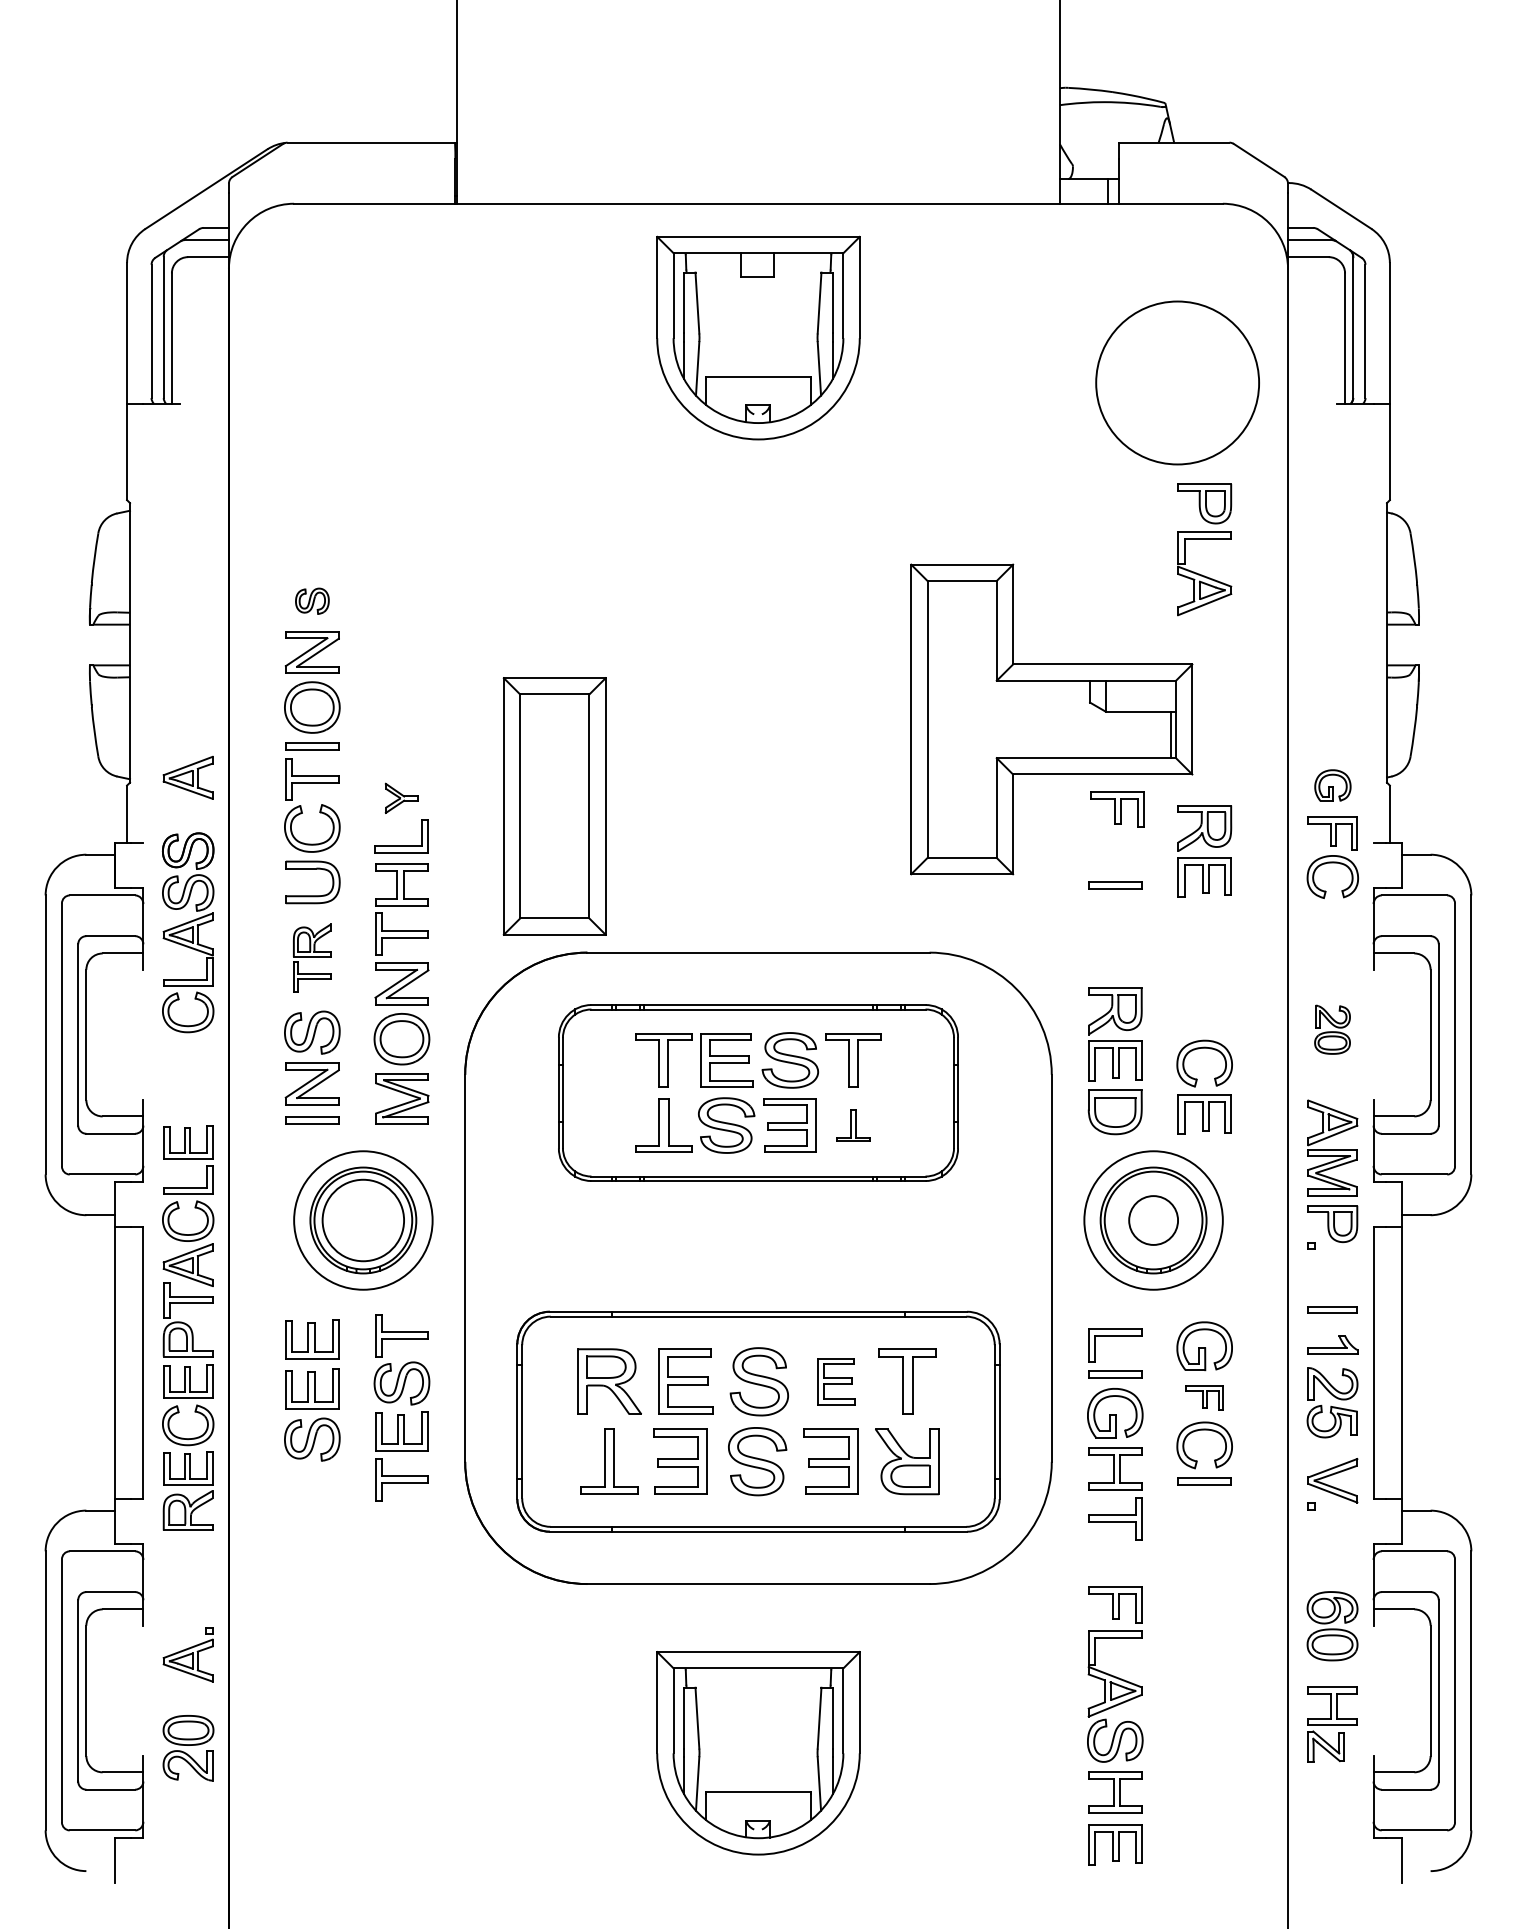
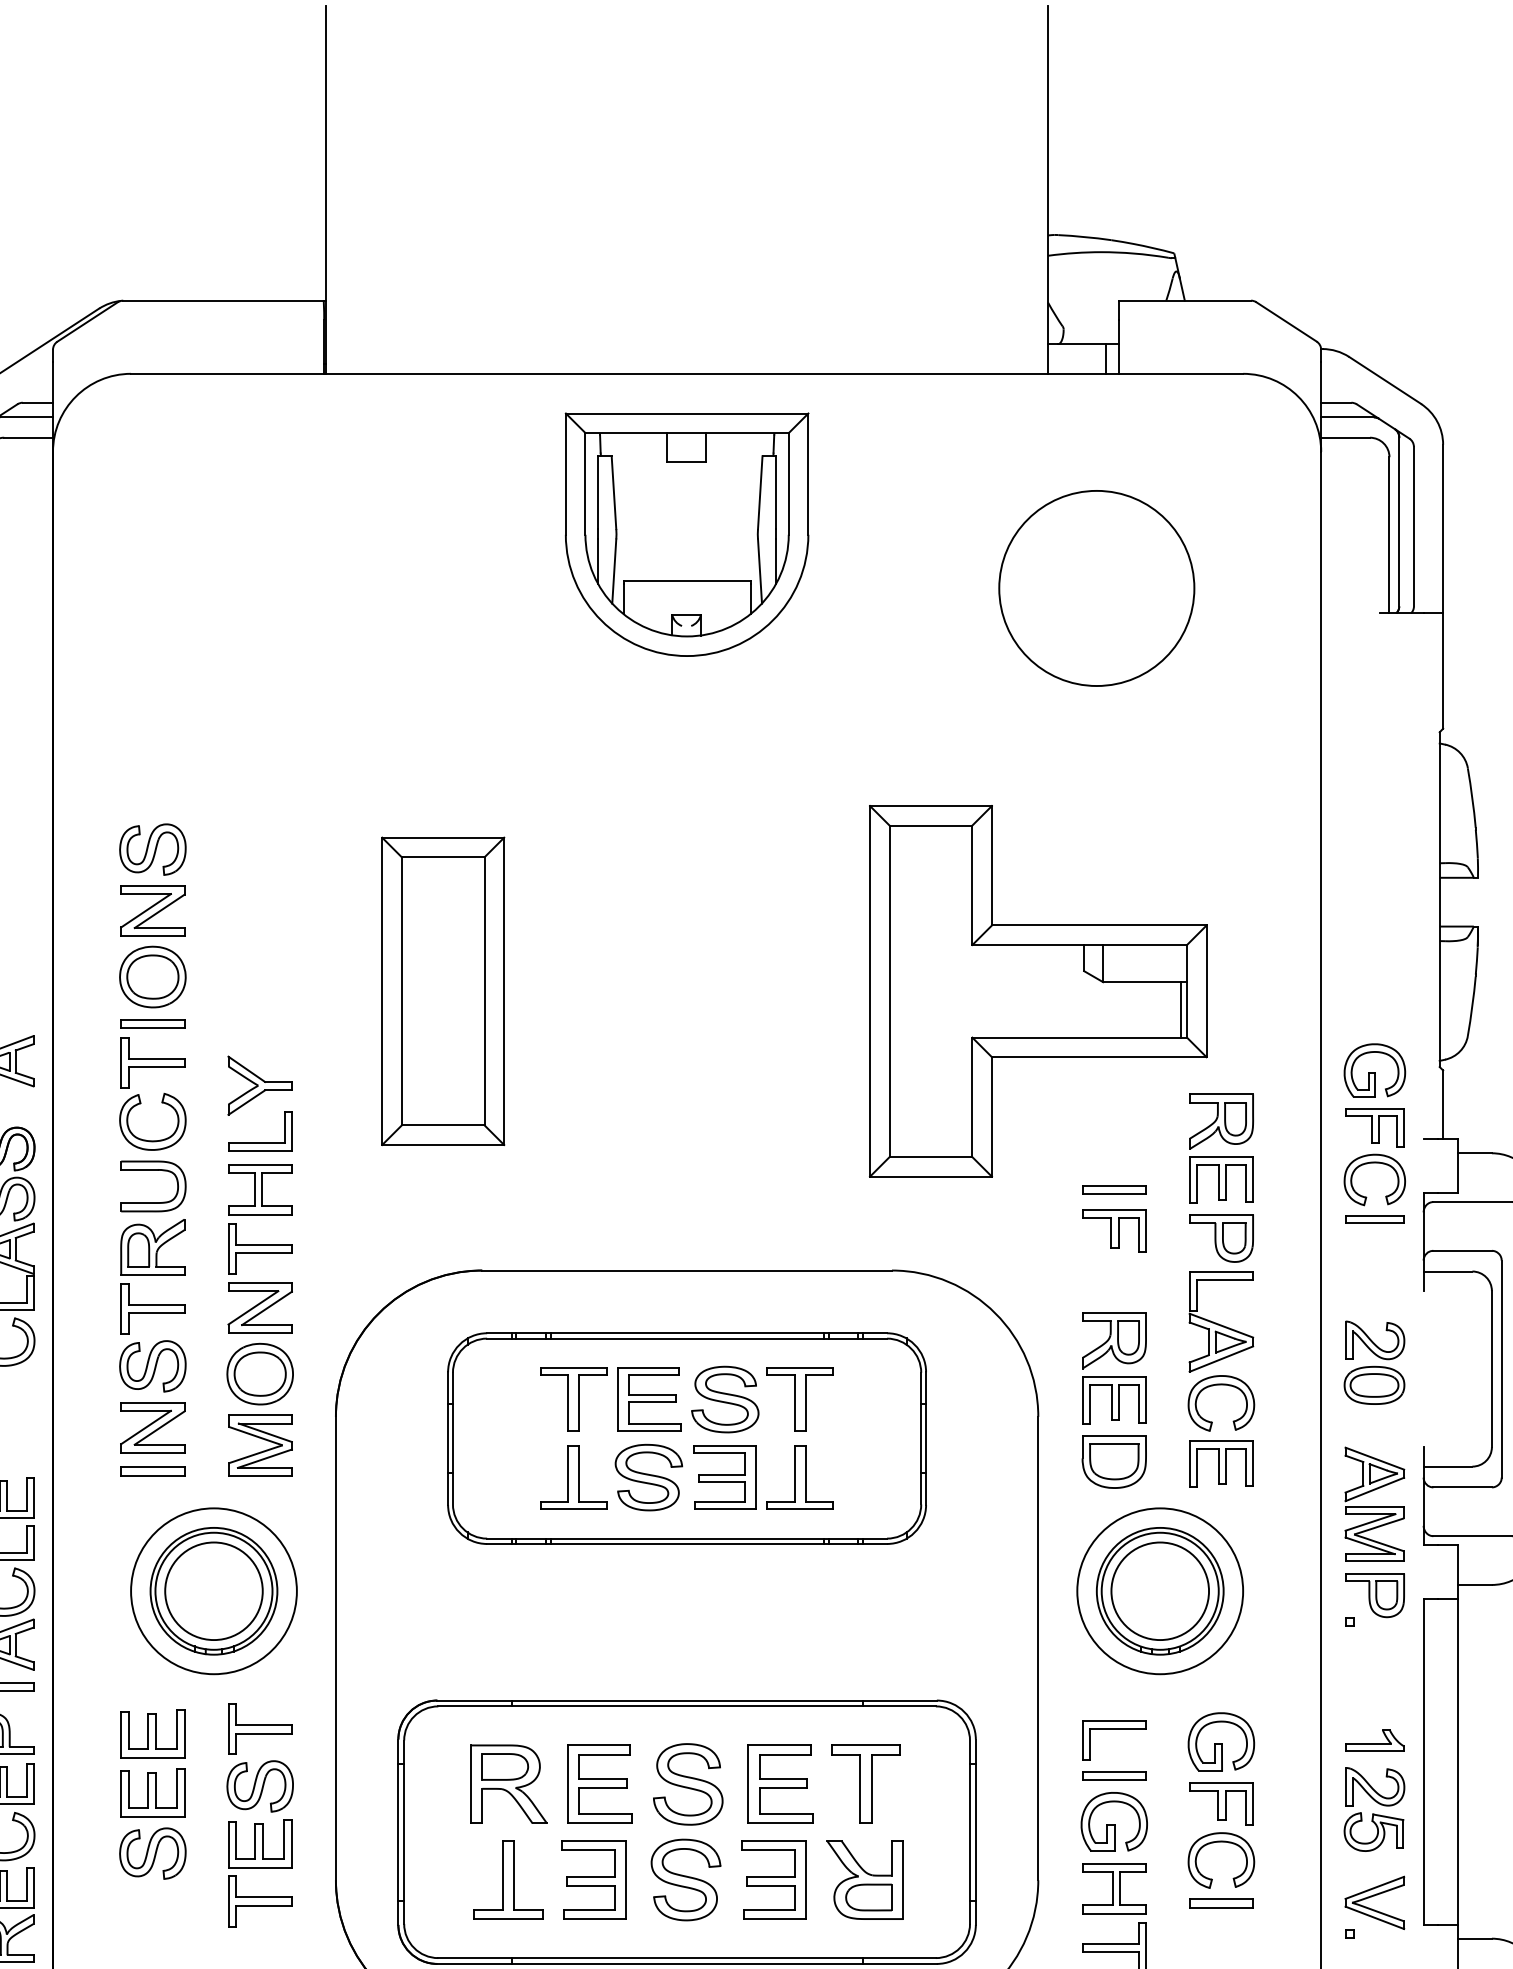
circle: (1177, 382) -> (1096, 587), moved
part: (1204, 539) -> (1221, 1281), moved
part: (312, 601) -> (153, 850), size x1.67
part: (1332, 785) -> (1374, 1070), size x1.43
part: (401, 798) -> (259, 1085), size x1.67
part: (554, 806) -> (442, 991), moved
part: (1117, 809) -> (1114, 1230), moved
part: (312, 957) -> (153, 1276), size x1.43
part: (1332, 1029) -> (1374, 1362), size x1.43
part: (853, 1125) -> (800, 1477), size x1.67
circle: (1153, 1220) -> (1160, 1591), size x1.67
part: (1332, 1309) -> (1374, 1218), moved
part: (836, 1381) -> (780, 1784), size x1.43
part: (1204, 1398) -> (1221, 1804), size x1.43

